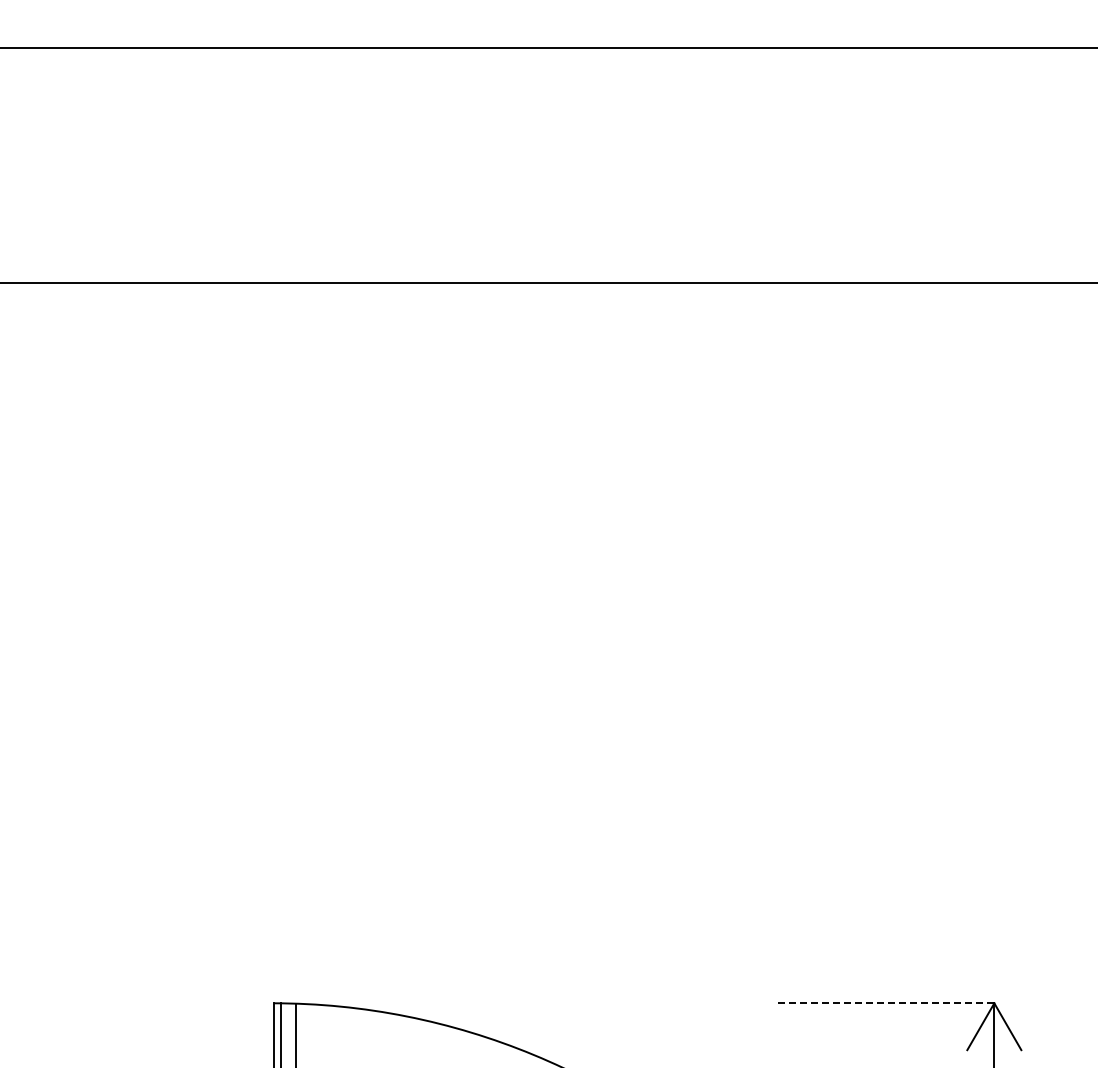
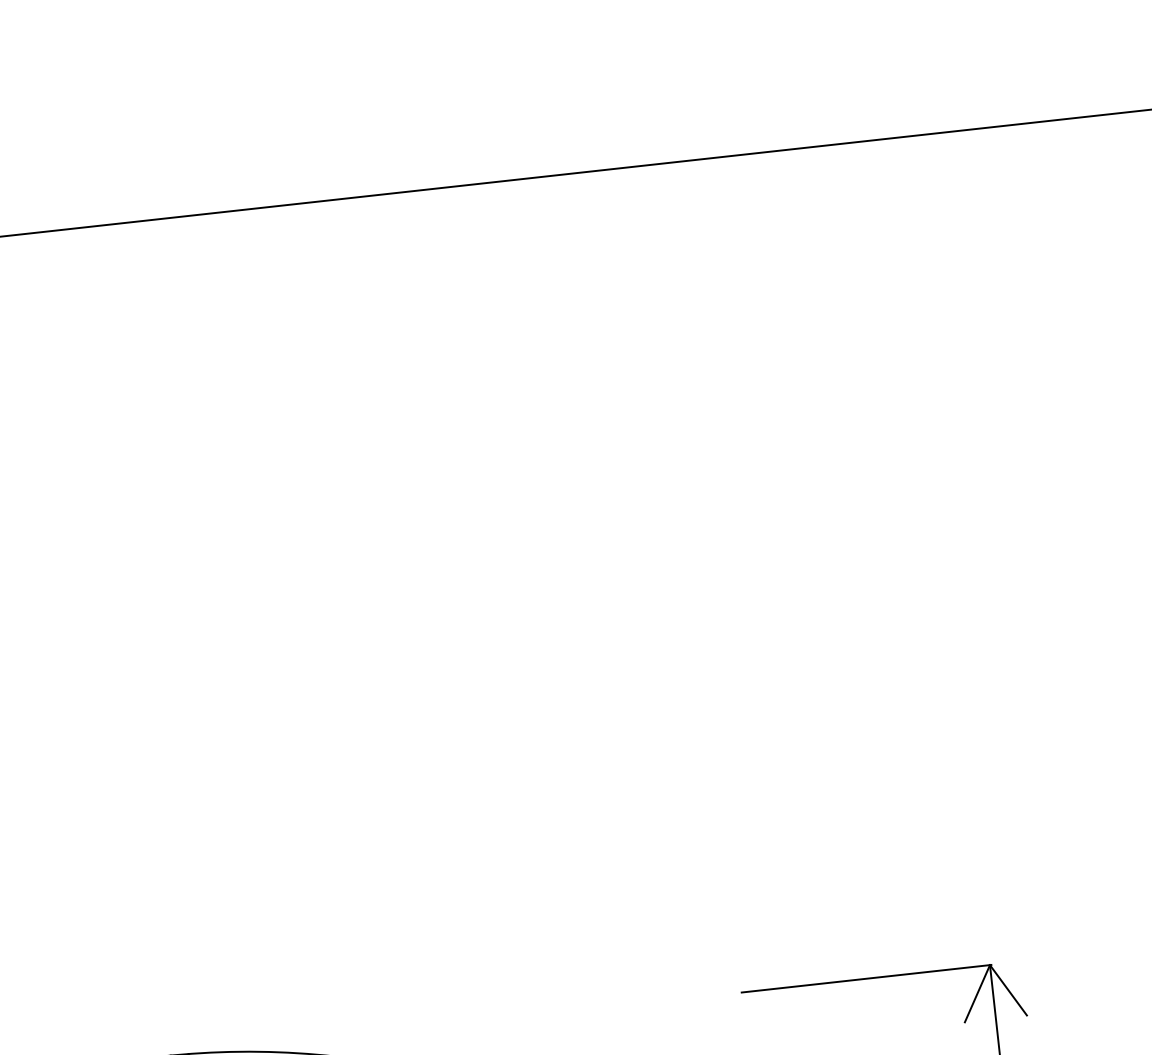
line: (886, 1003) -> (866, 979), dashed -> solid

